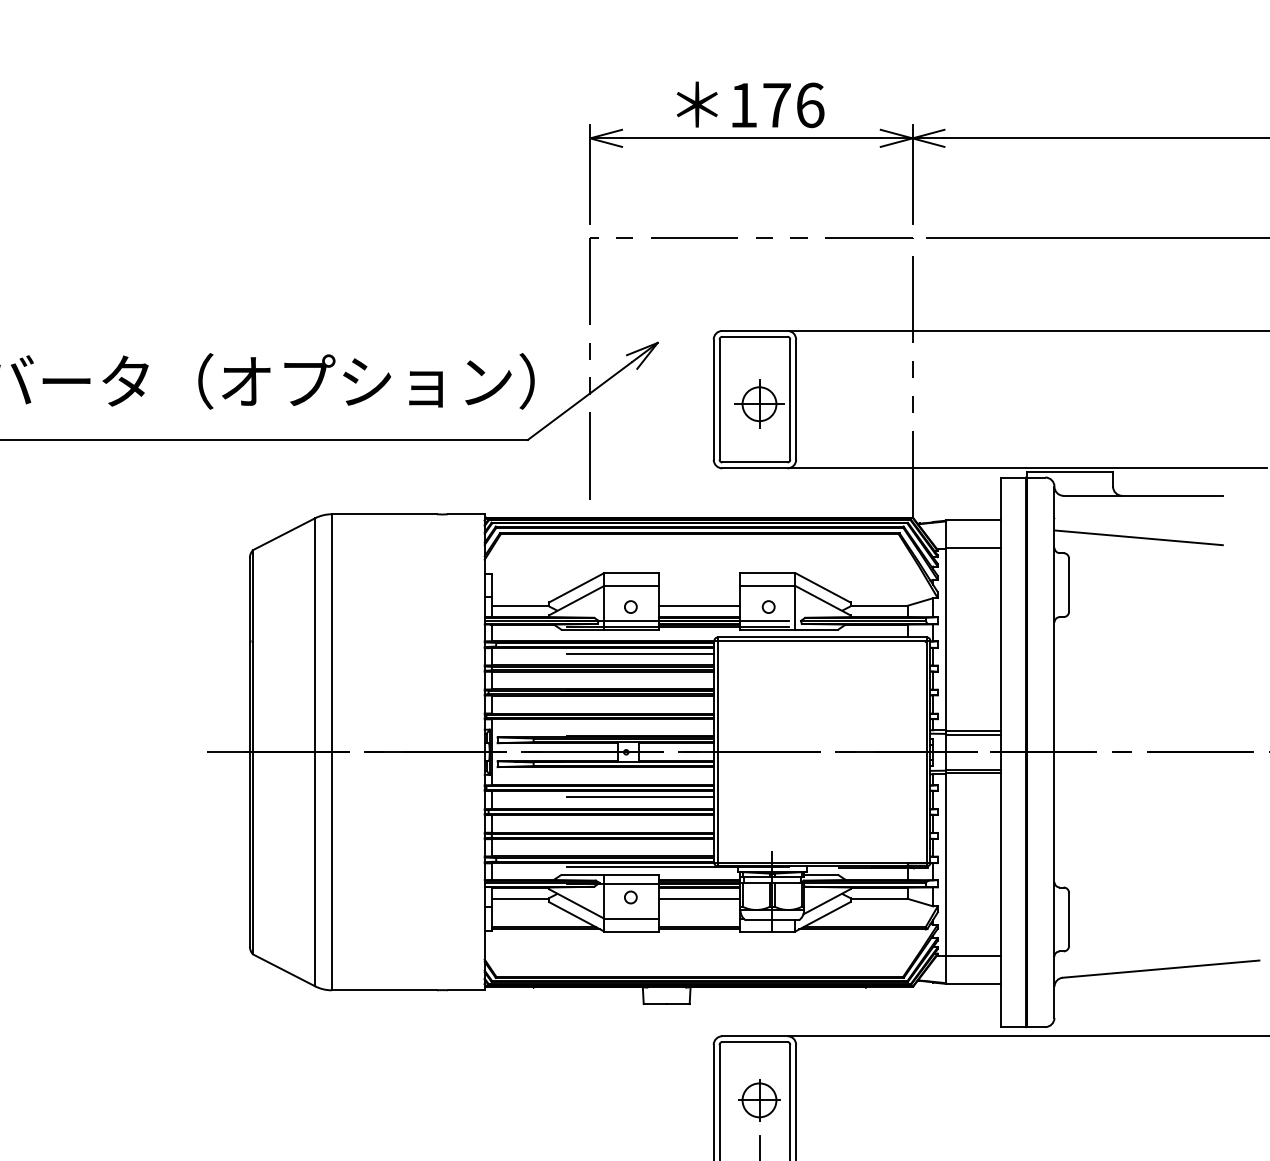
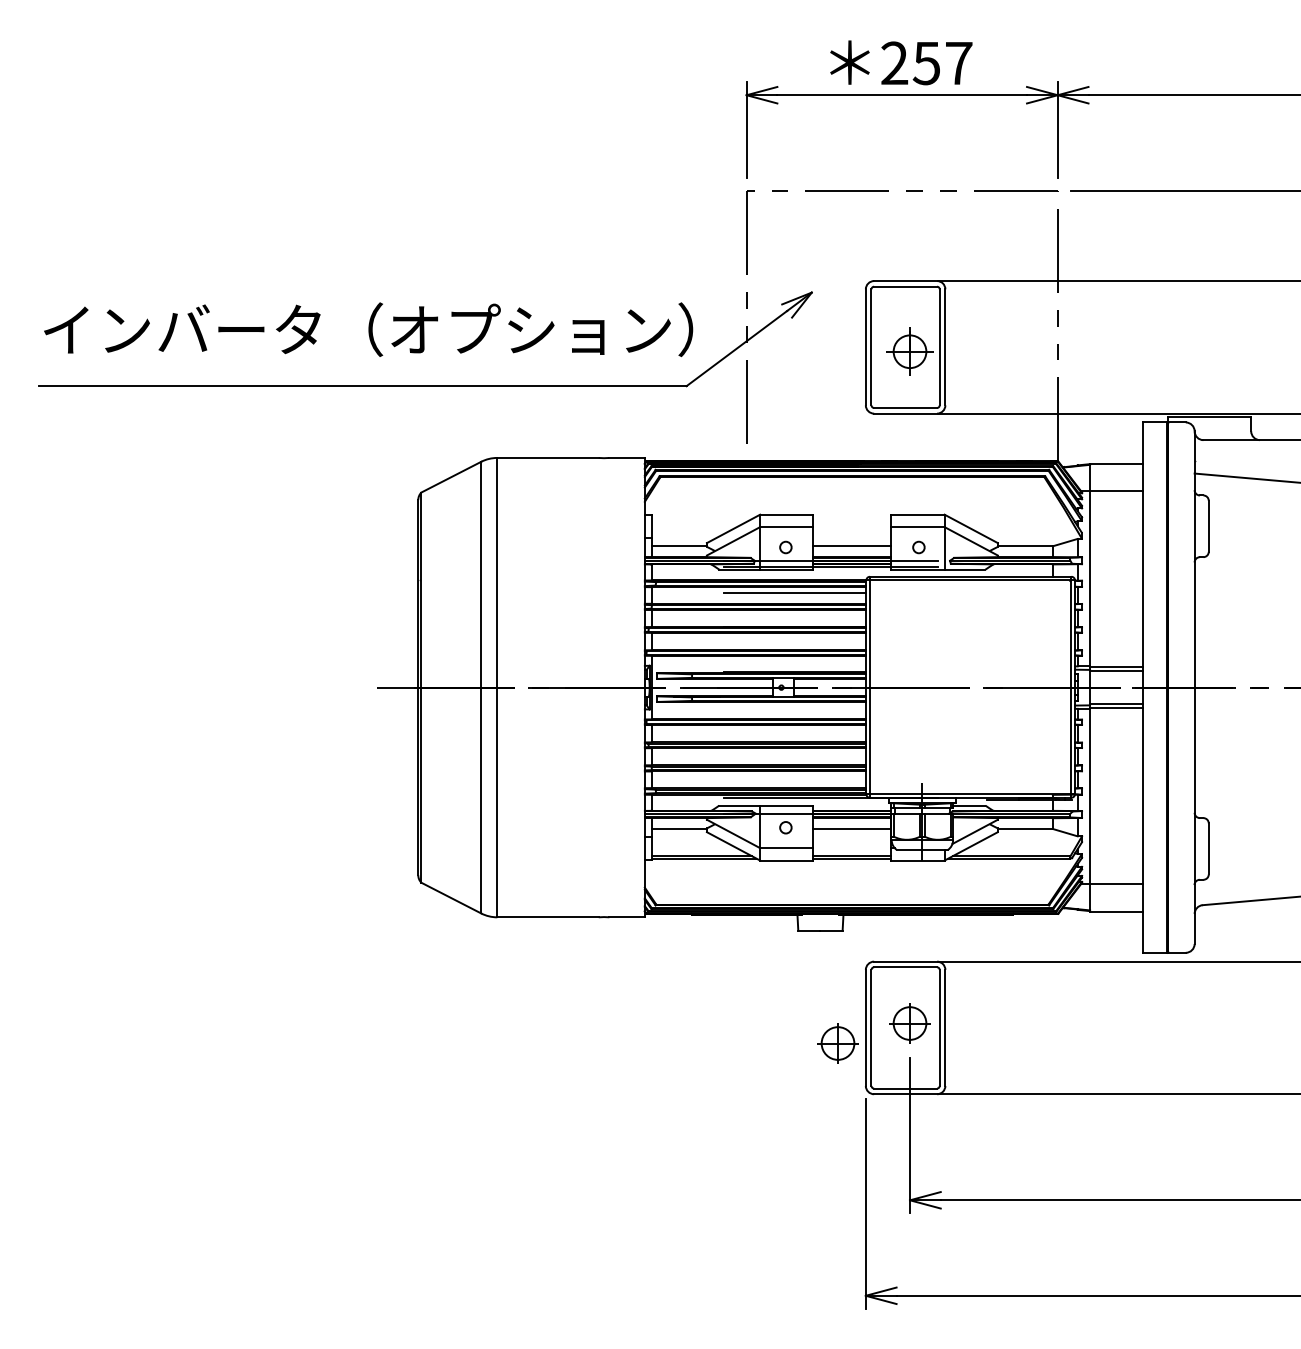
text: (776, 105) -> (926, 63), 176 -> 257
line: (639, 796) -> (794, 730), removed
part: (684, 1121) -> (837, 1043), added

